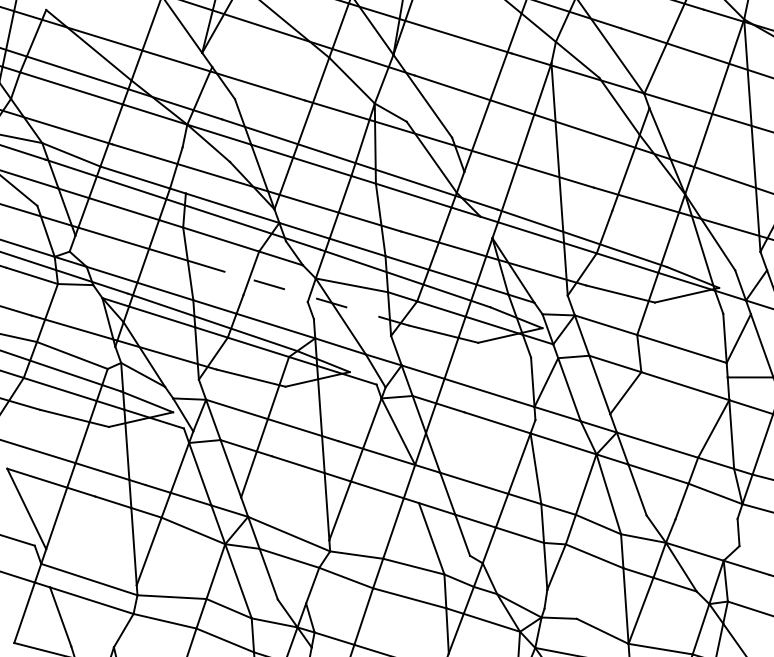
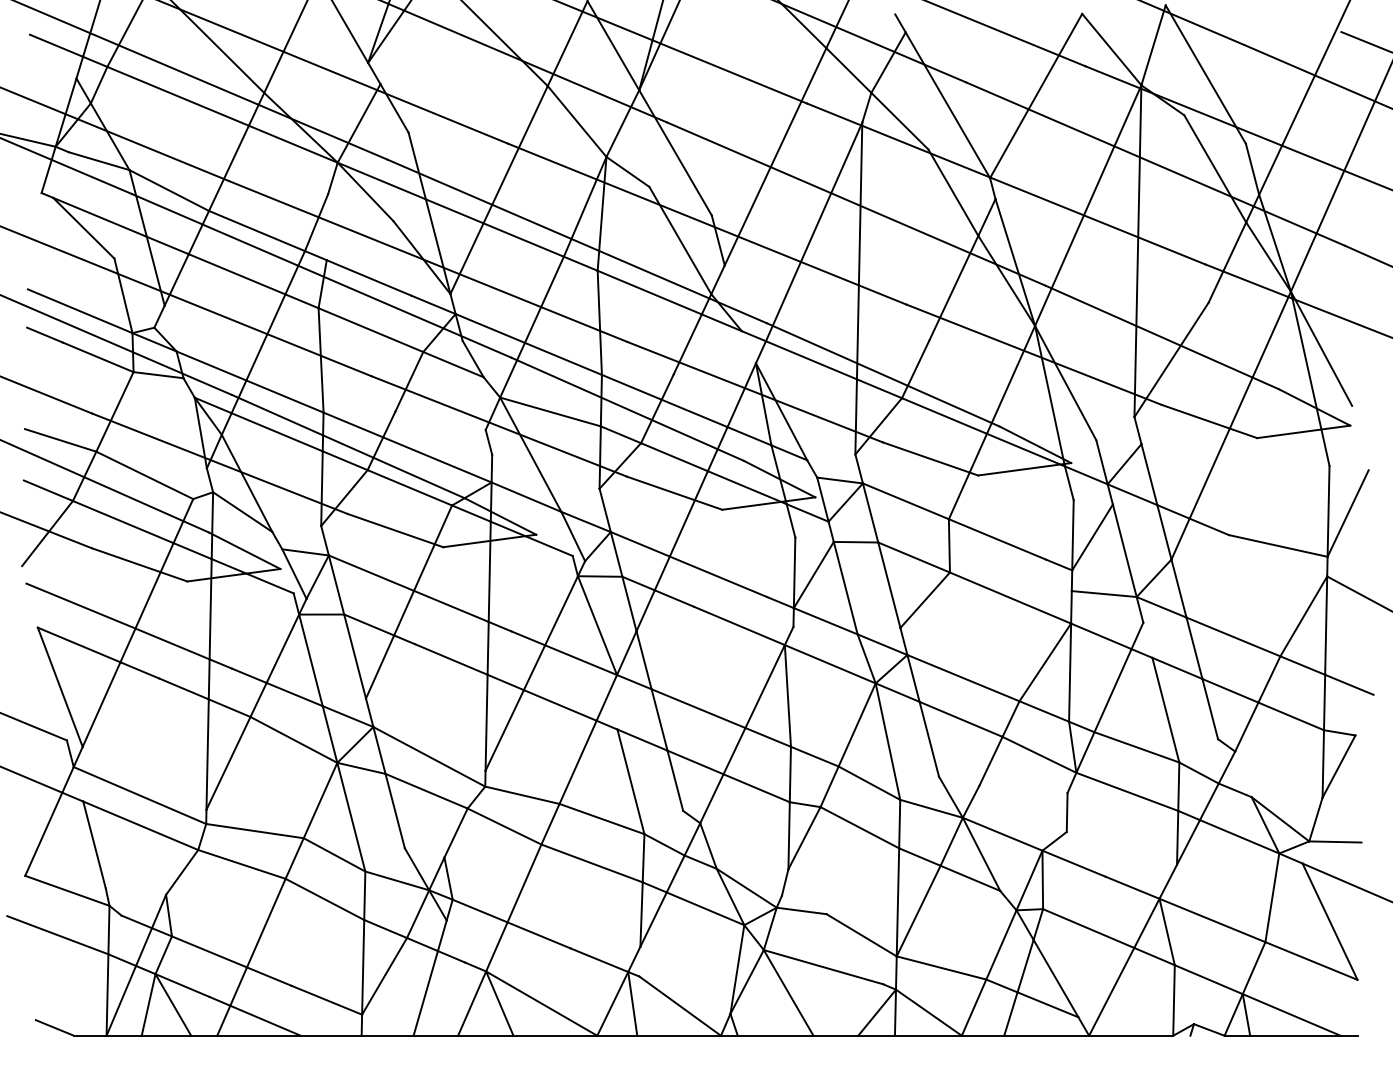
line: (316, 298) -> (498, 426), dashed -> solid

